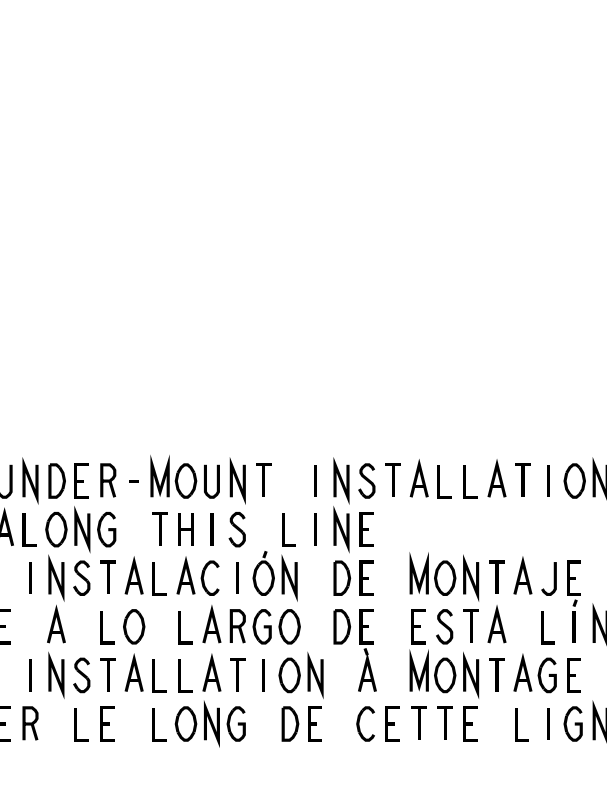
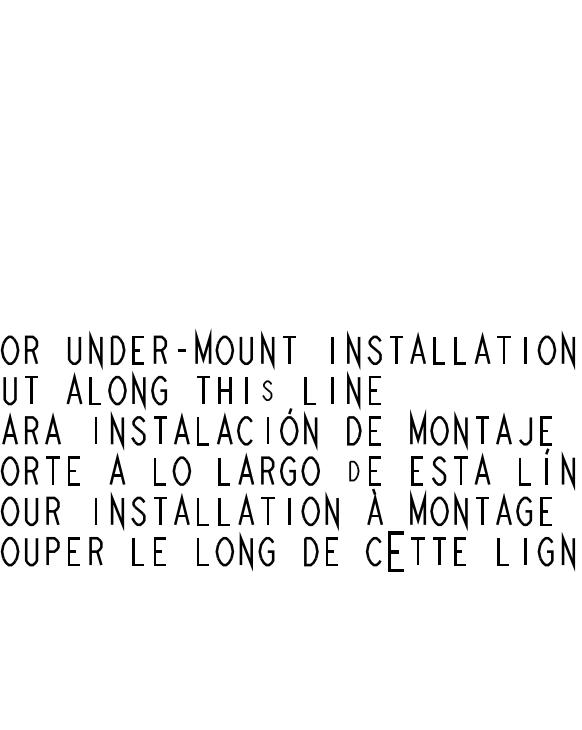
part: (237, 529) -> (267, 390), size x0.7
part: (342, 626) -> (354, 470), size x0.7
part: (391, 723) -> (395, 551), size x1.4

